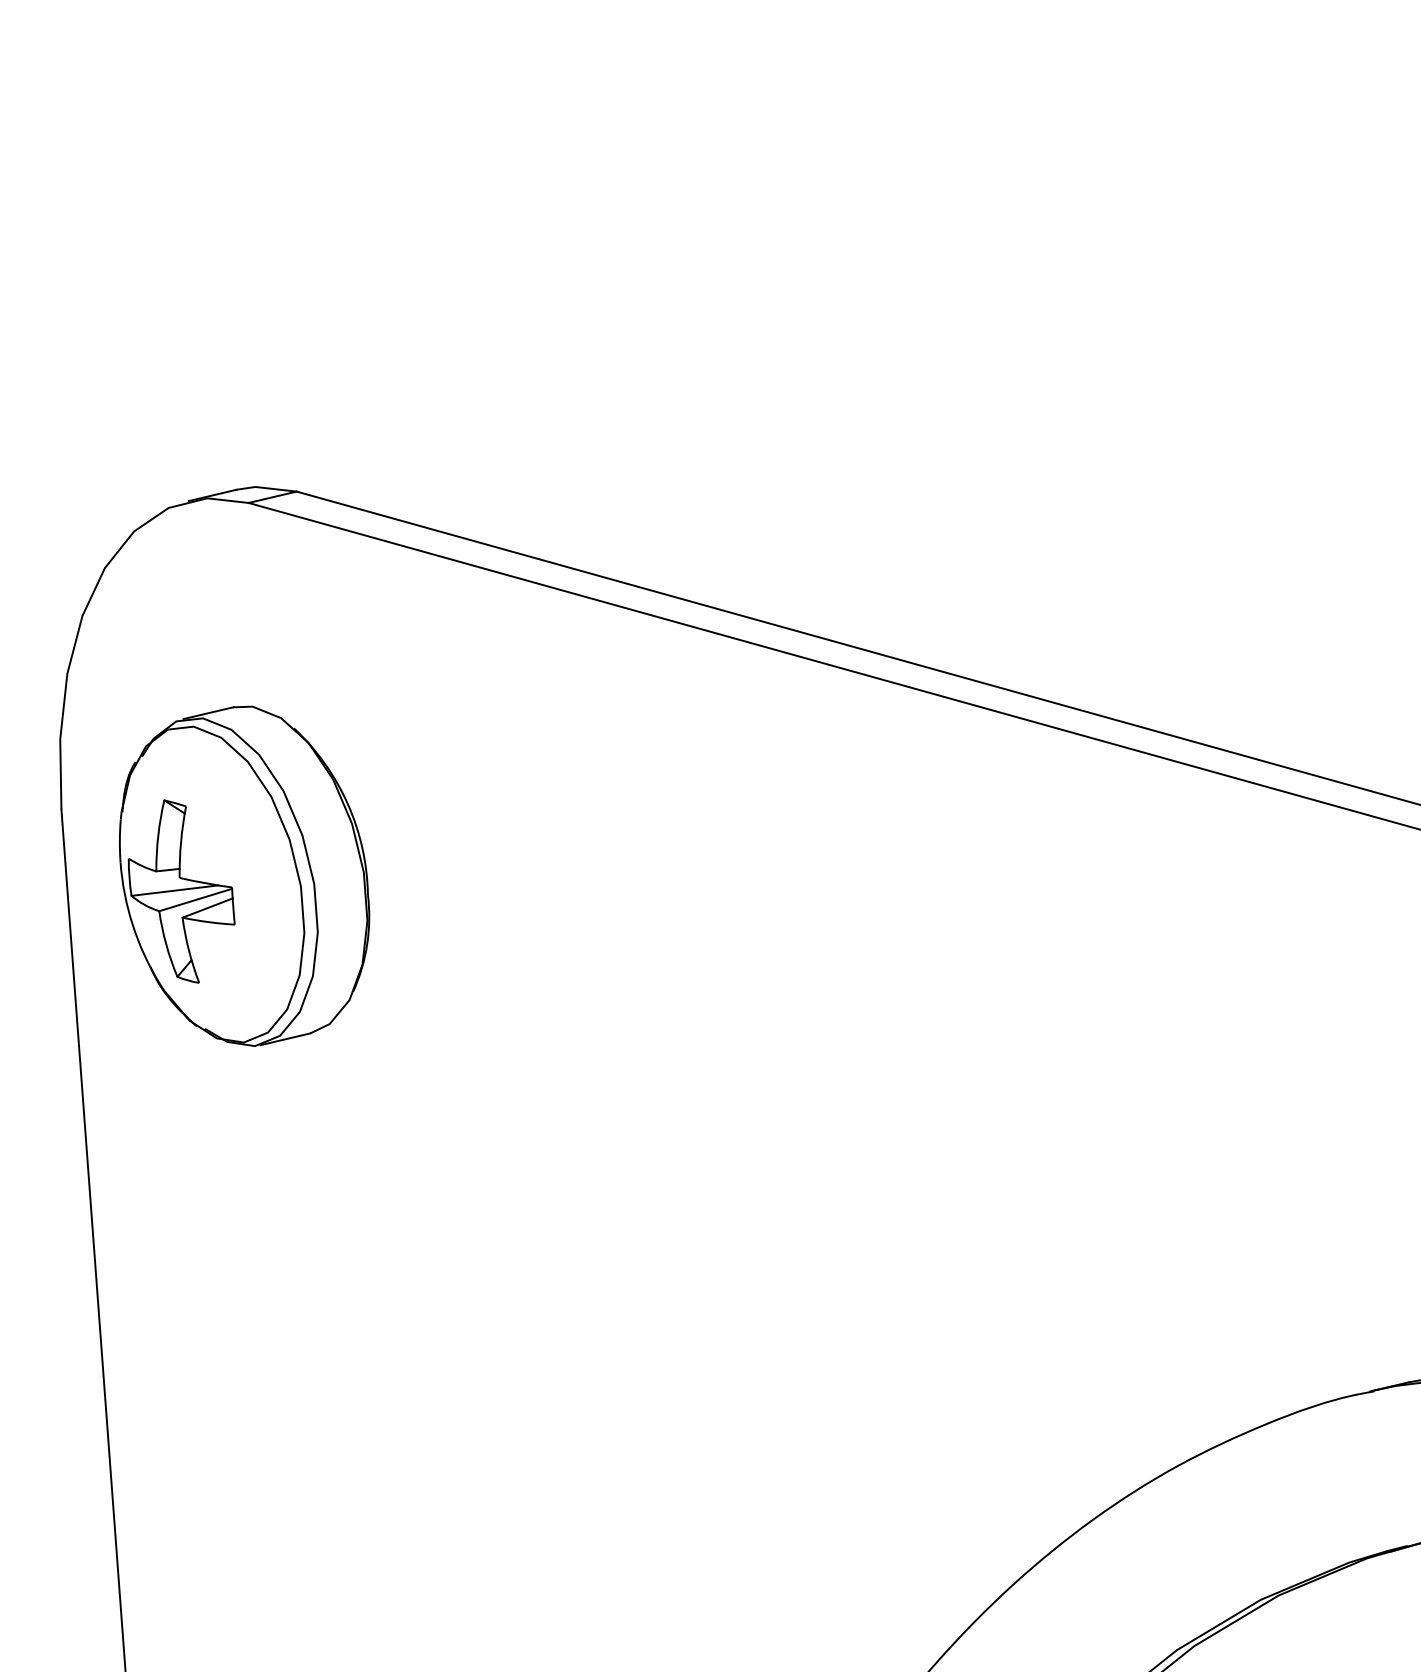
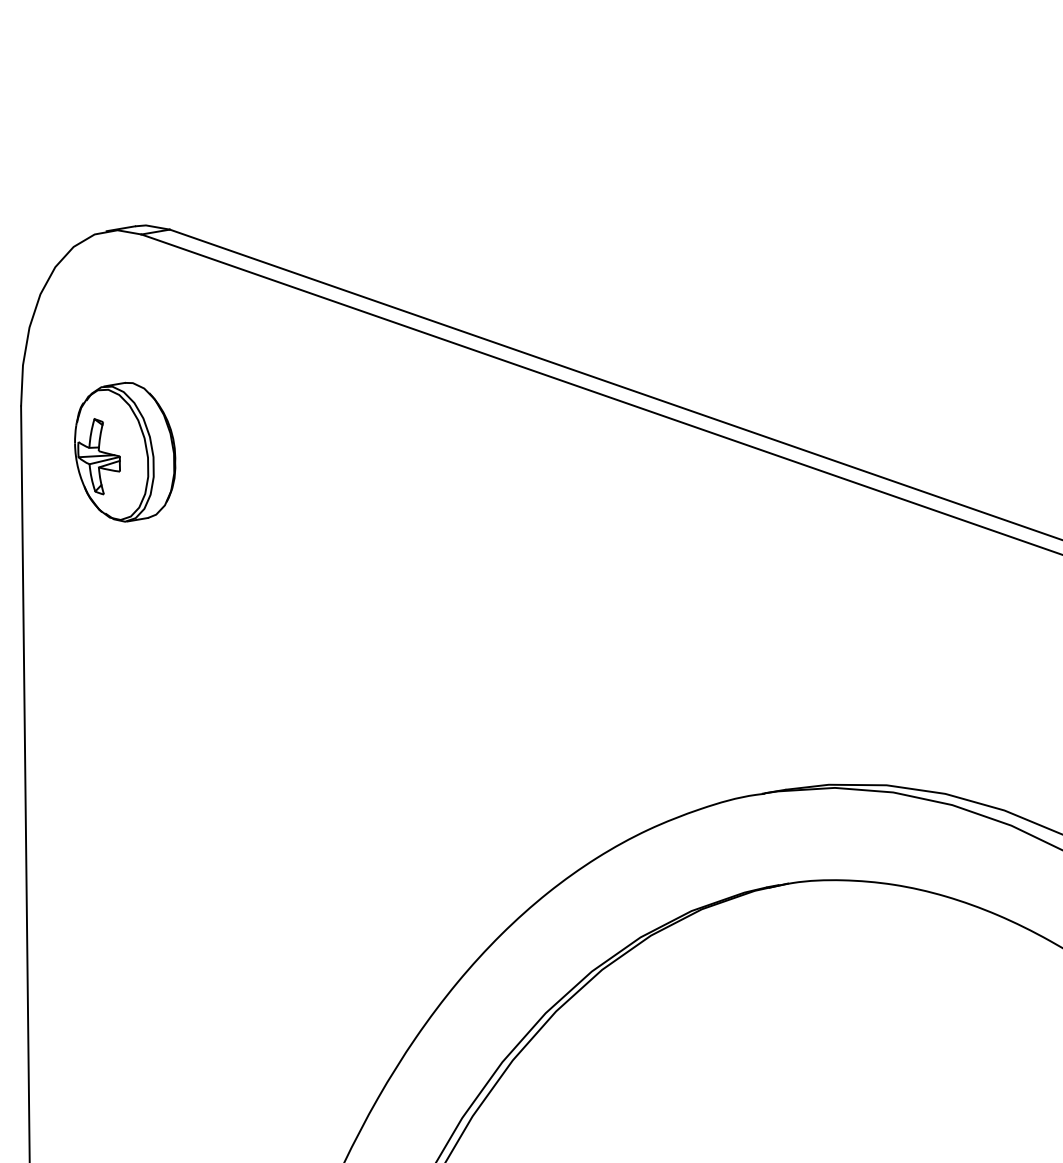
part: (243, 877) -> (124, 452), size x0.7

